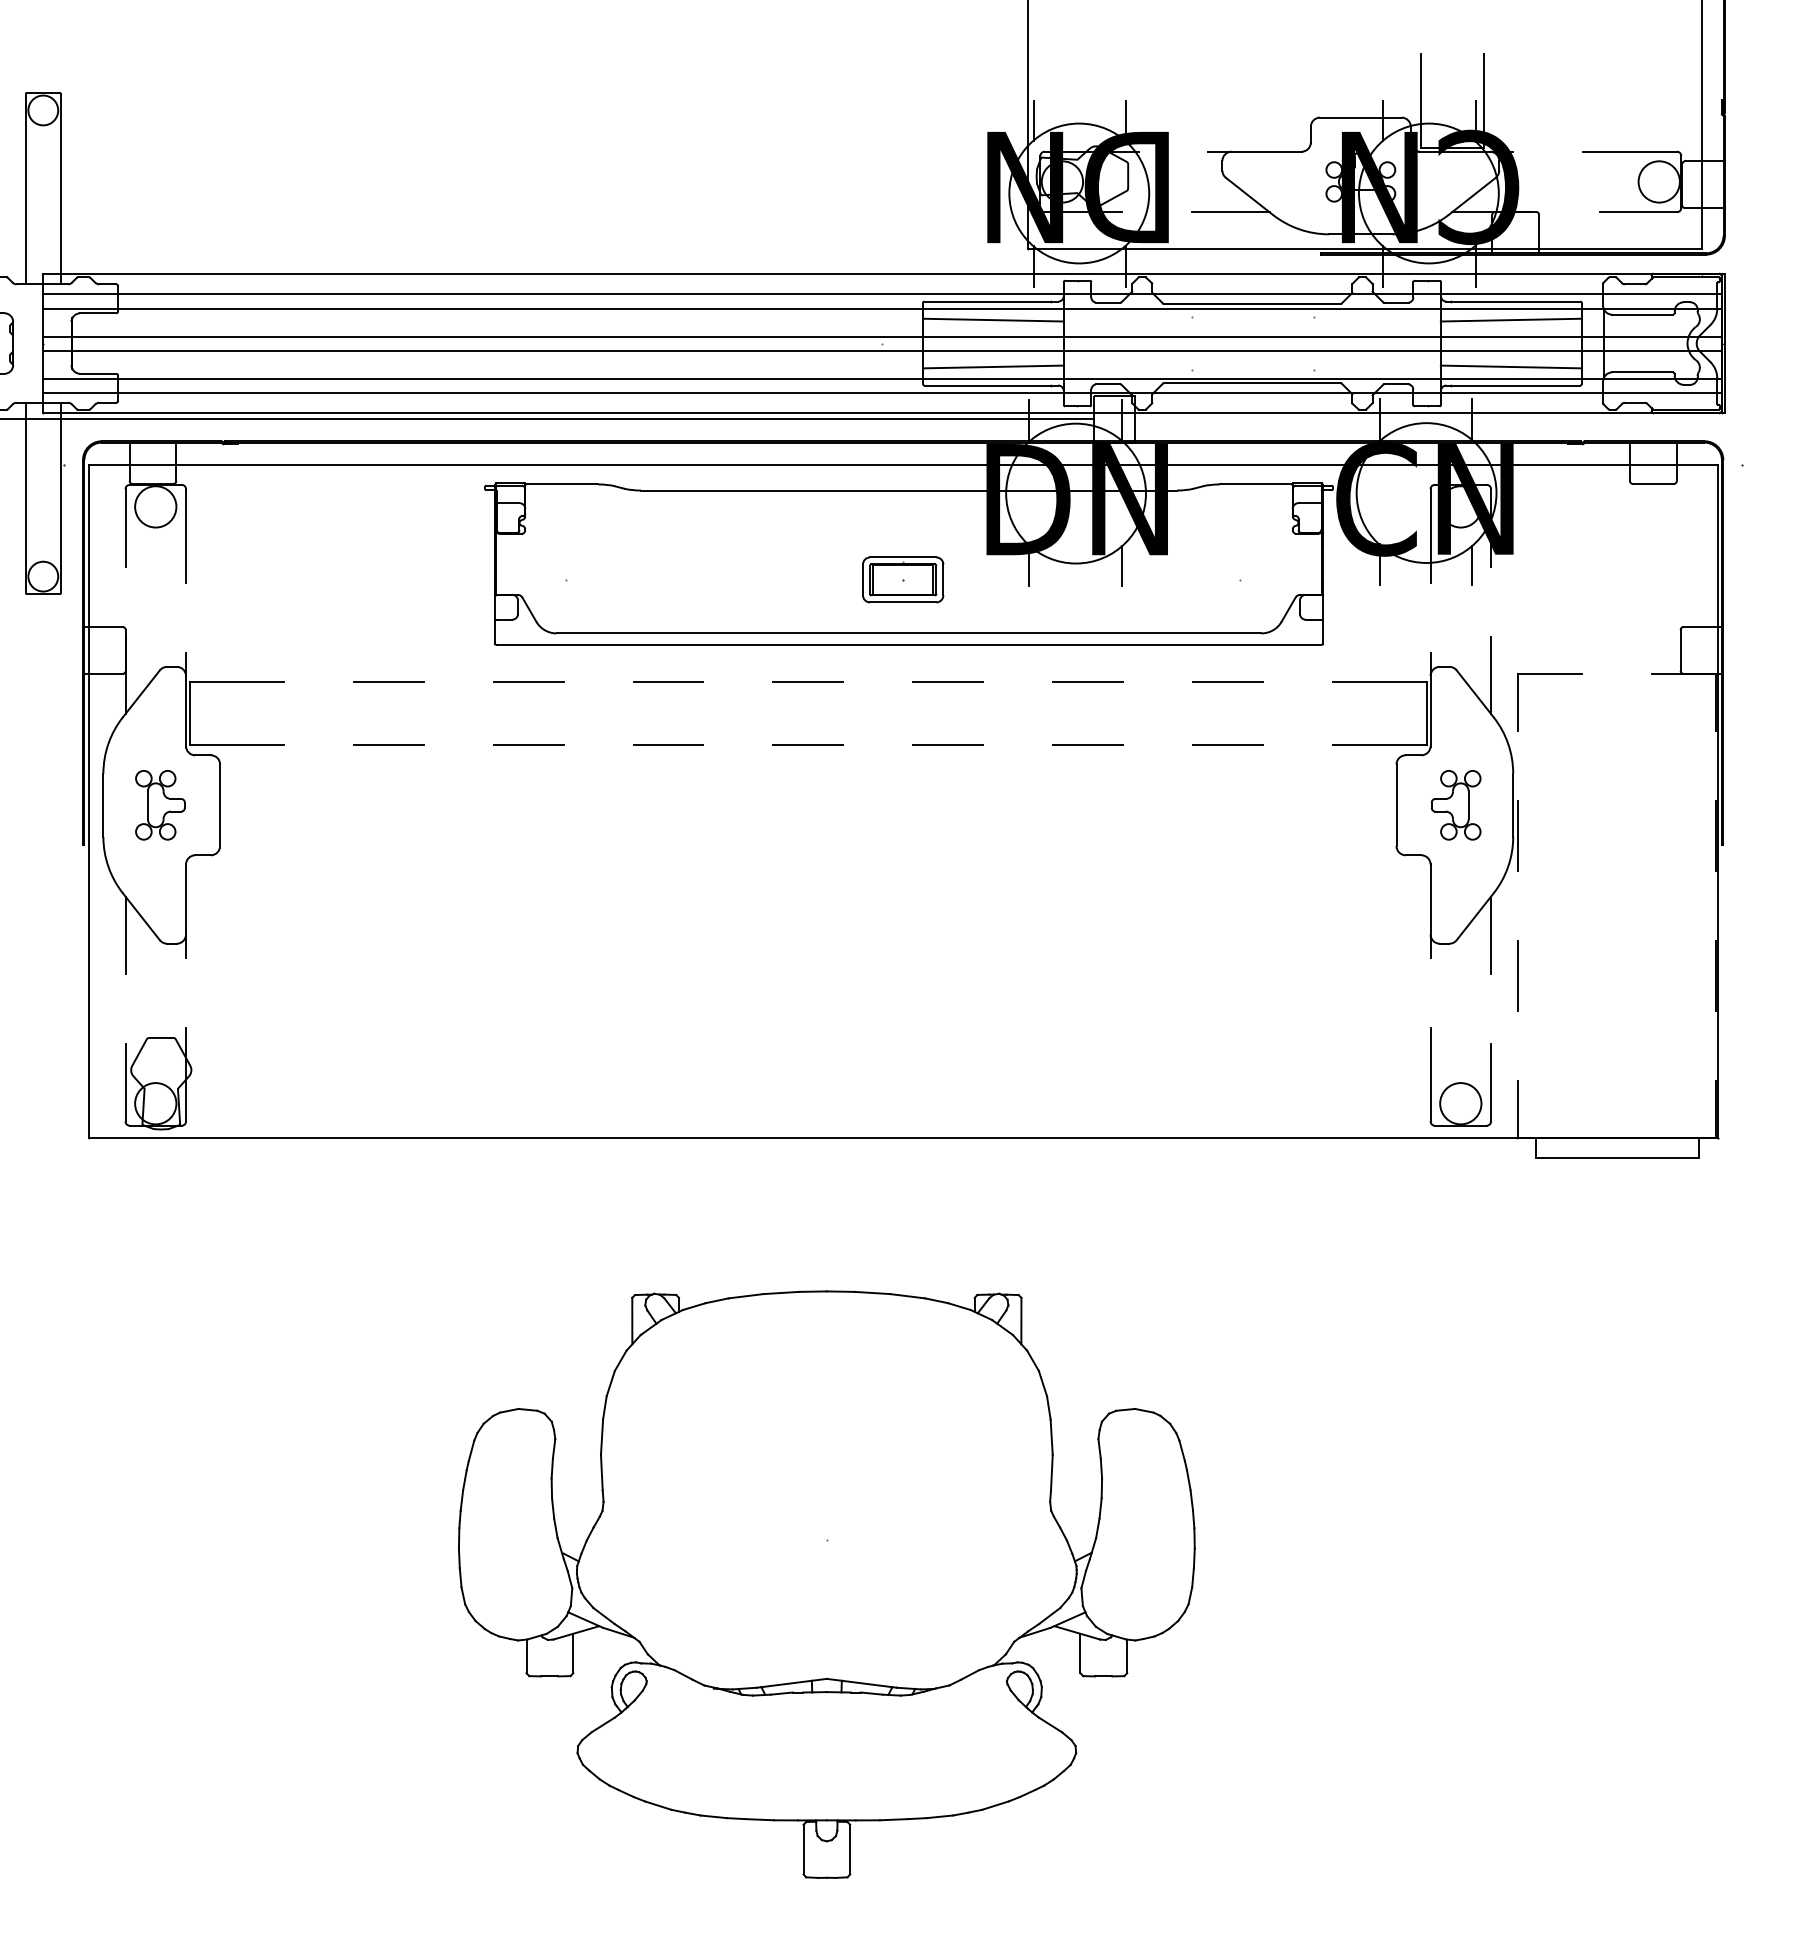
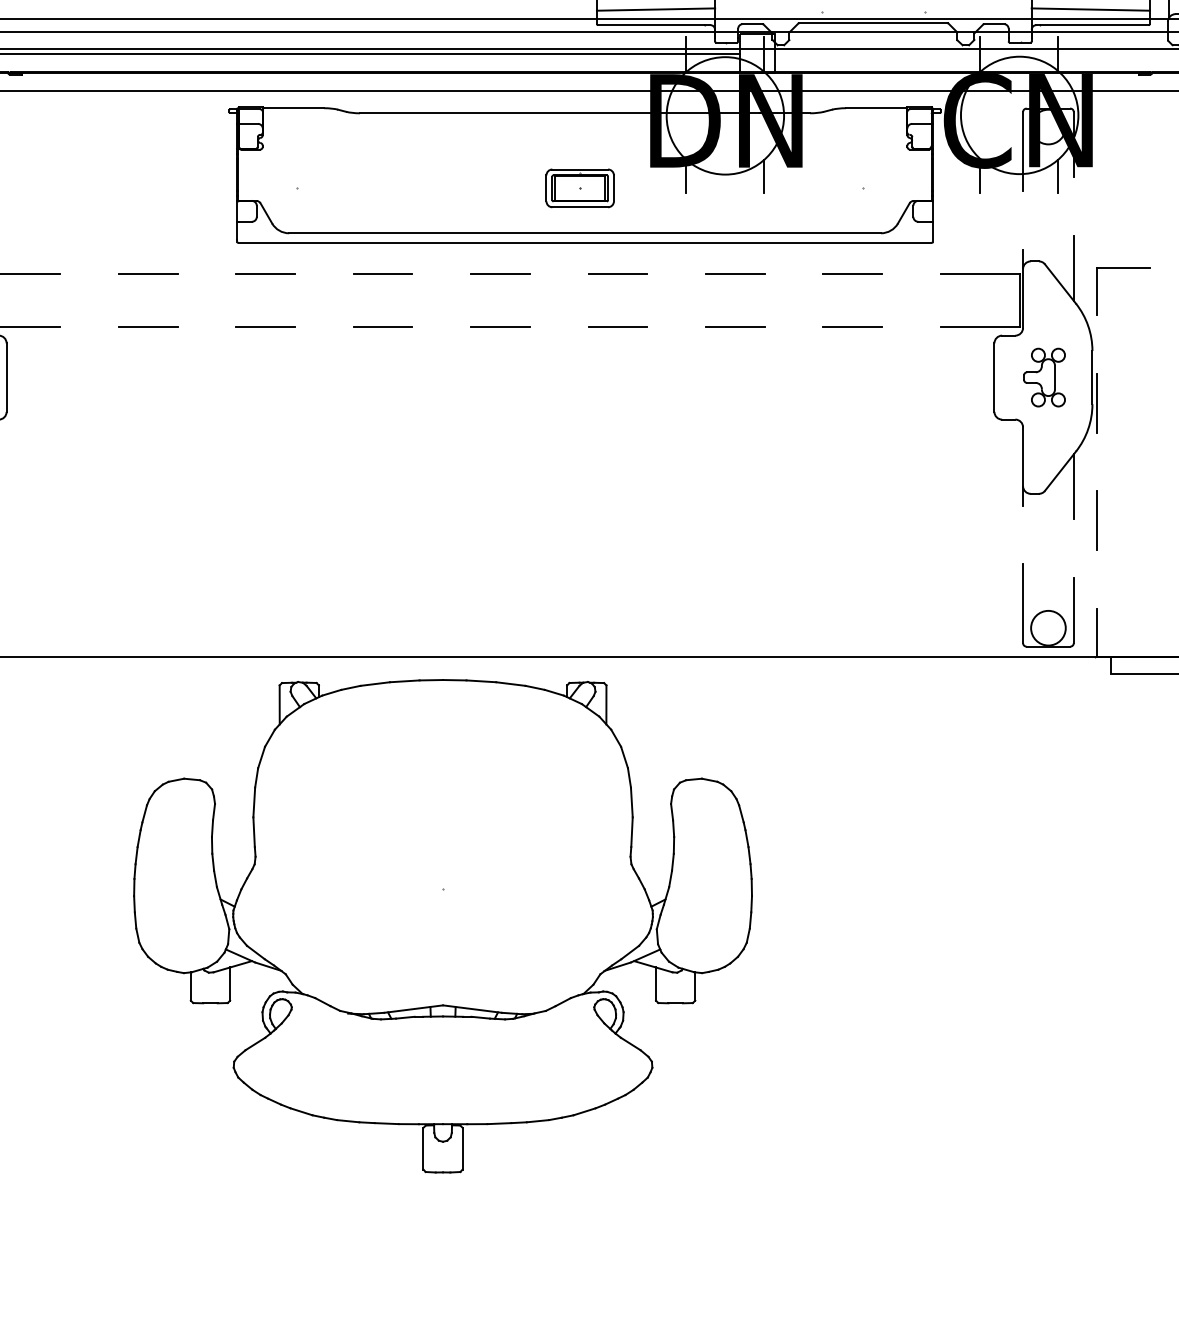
part: (826, 1584) -> (442, 926), moved

